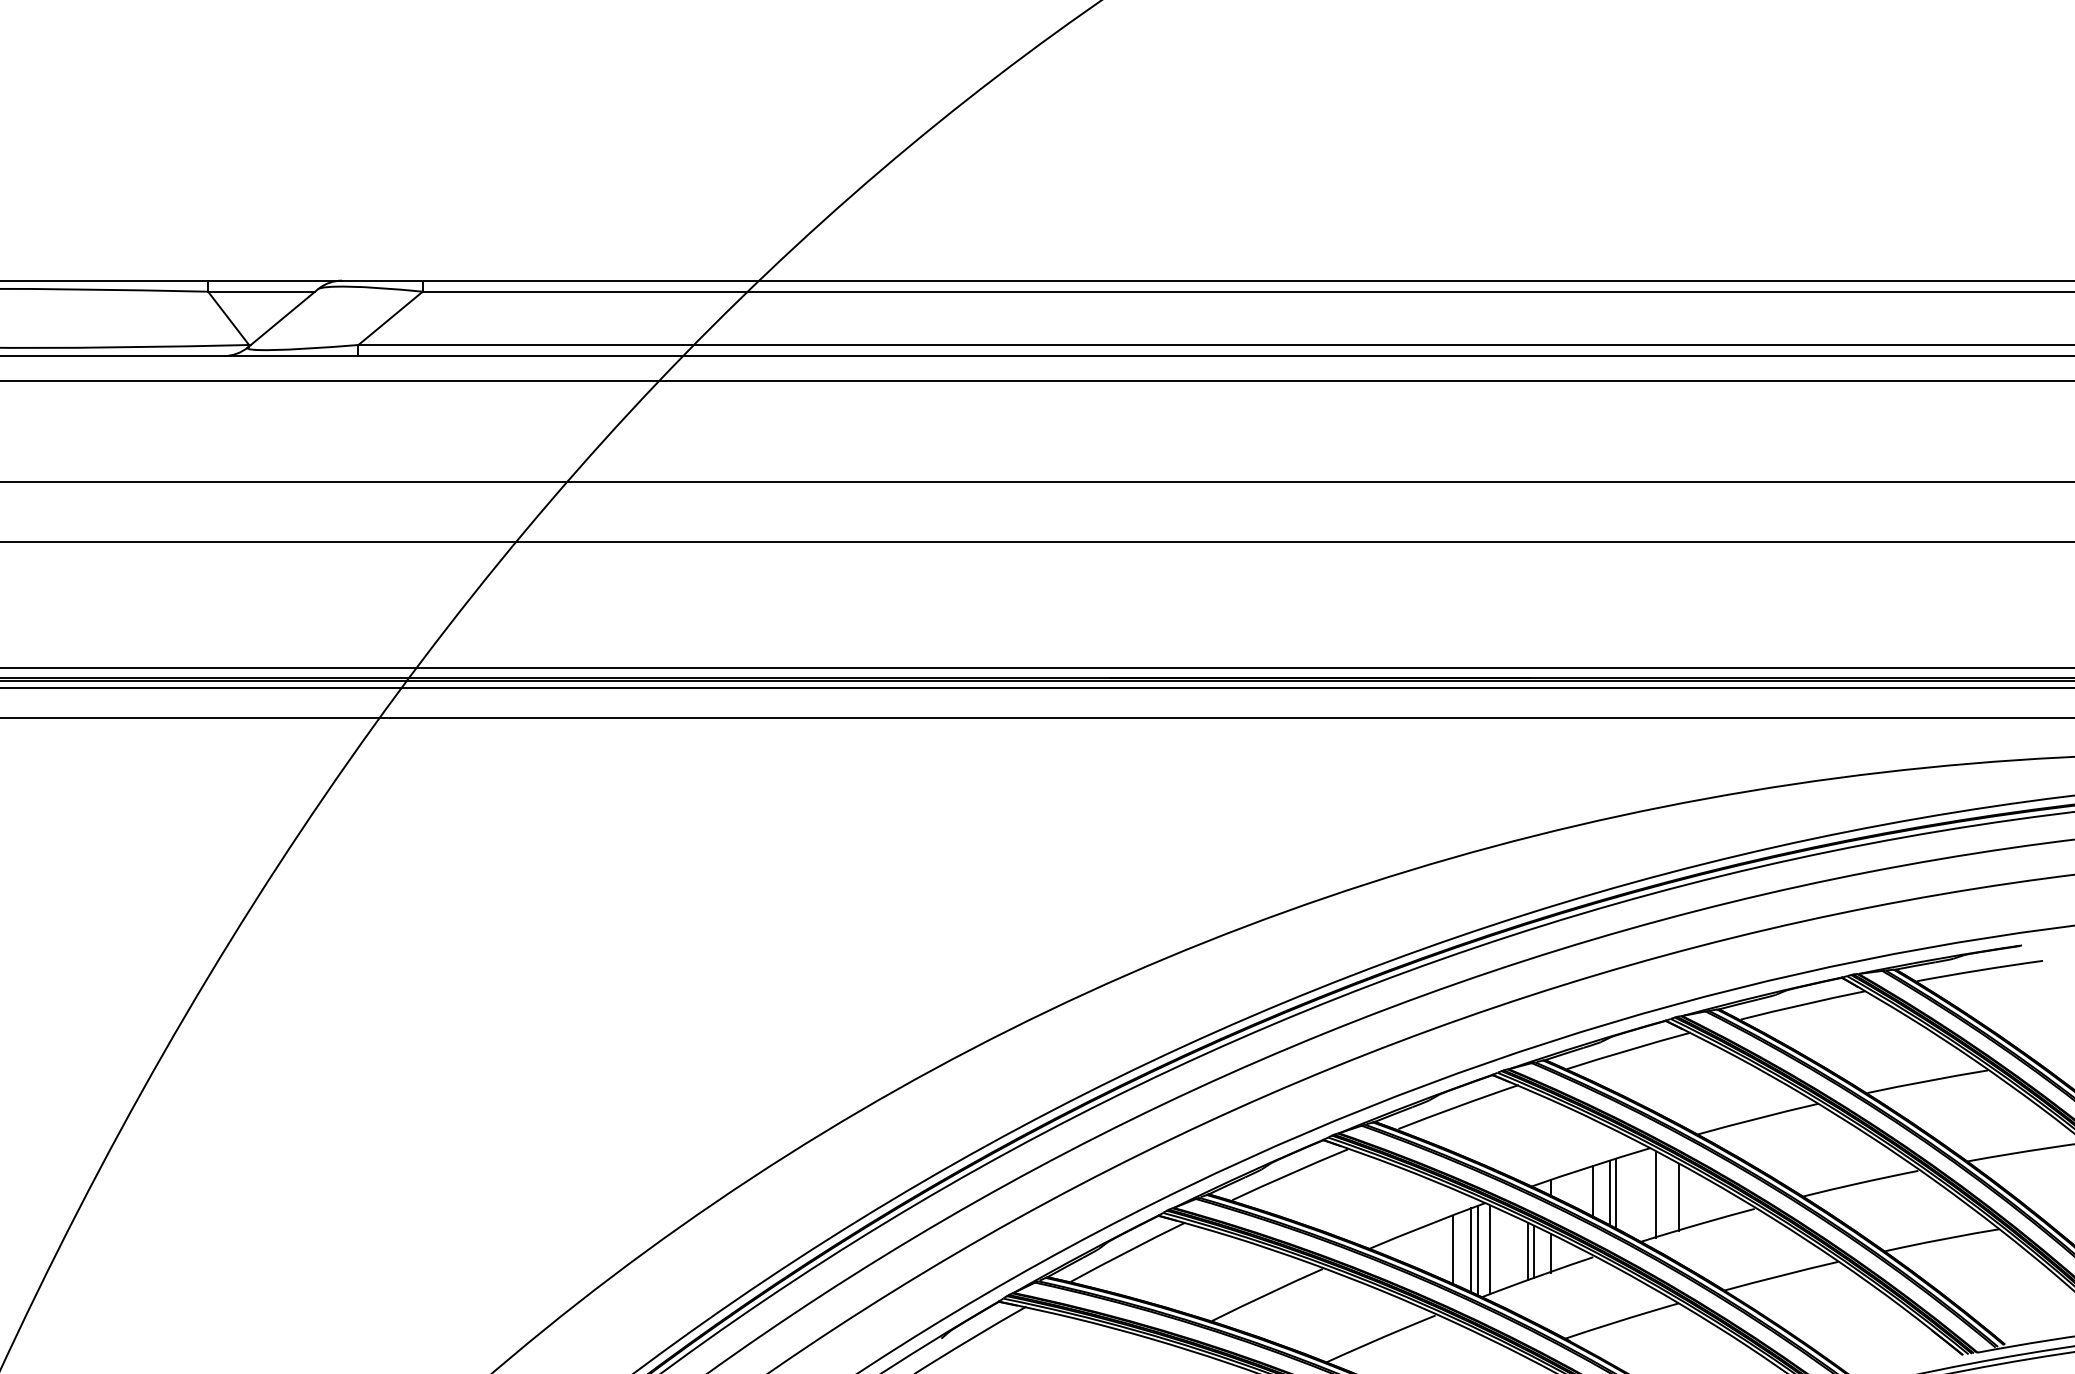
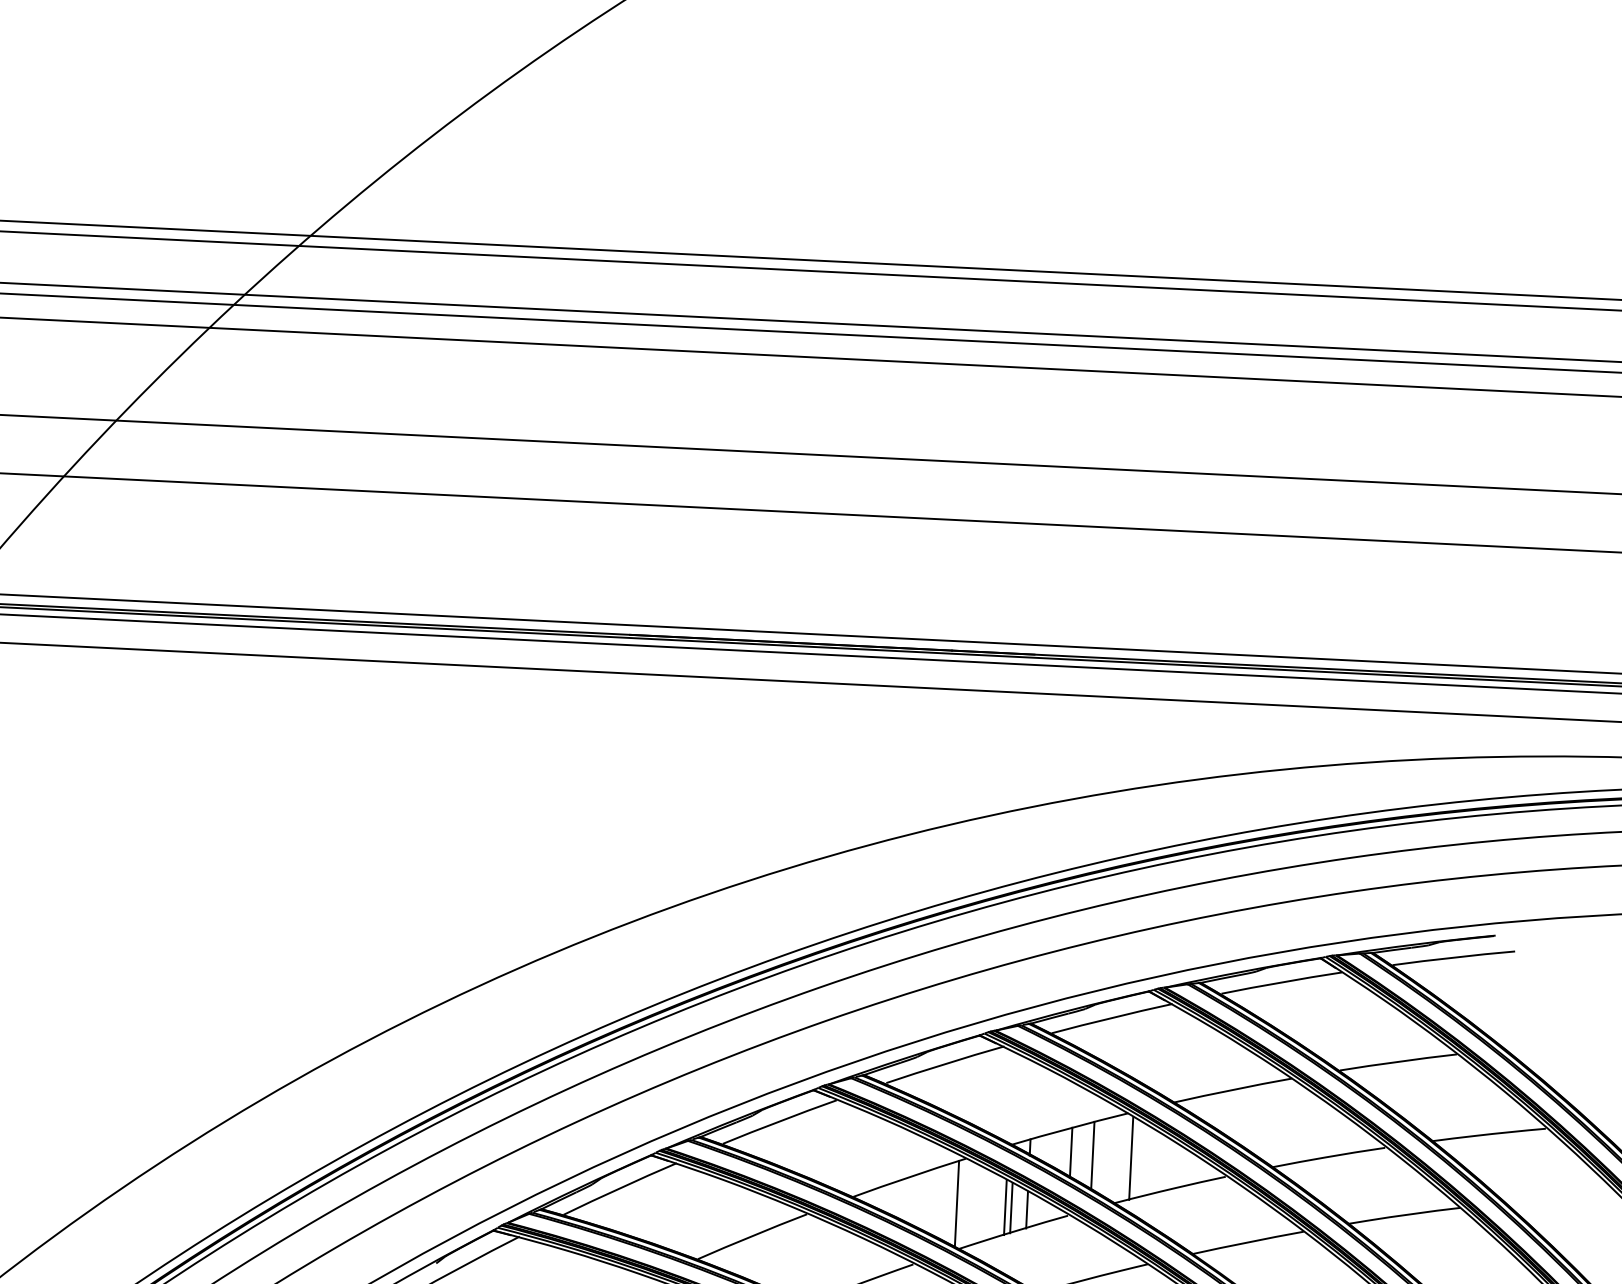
line: (1609, 1192) -> (1086, 1154), removed
line: (1678, 1197) -> (1152, 1162), removed
line: (1452, 1249) -> (932, 1201), removed
line: (1471, 1250) -> (951, 1203), removed
line: (1490, 1250) -> (969, 1204), removed

